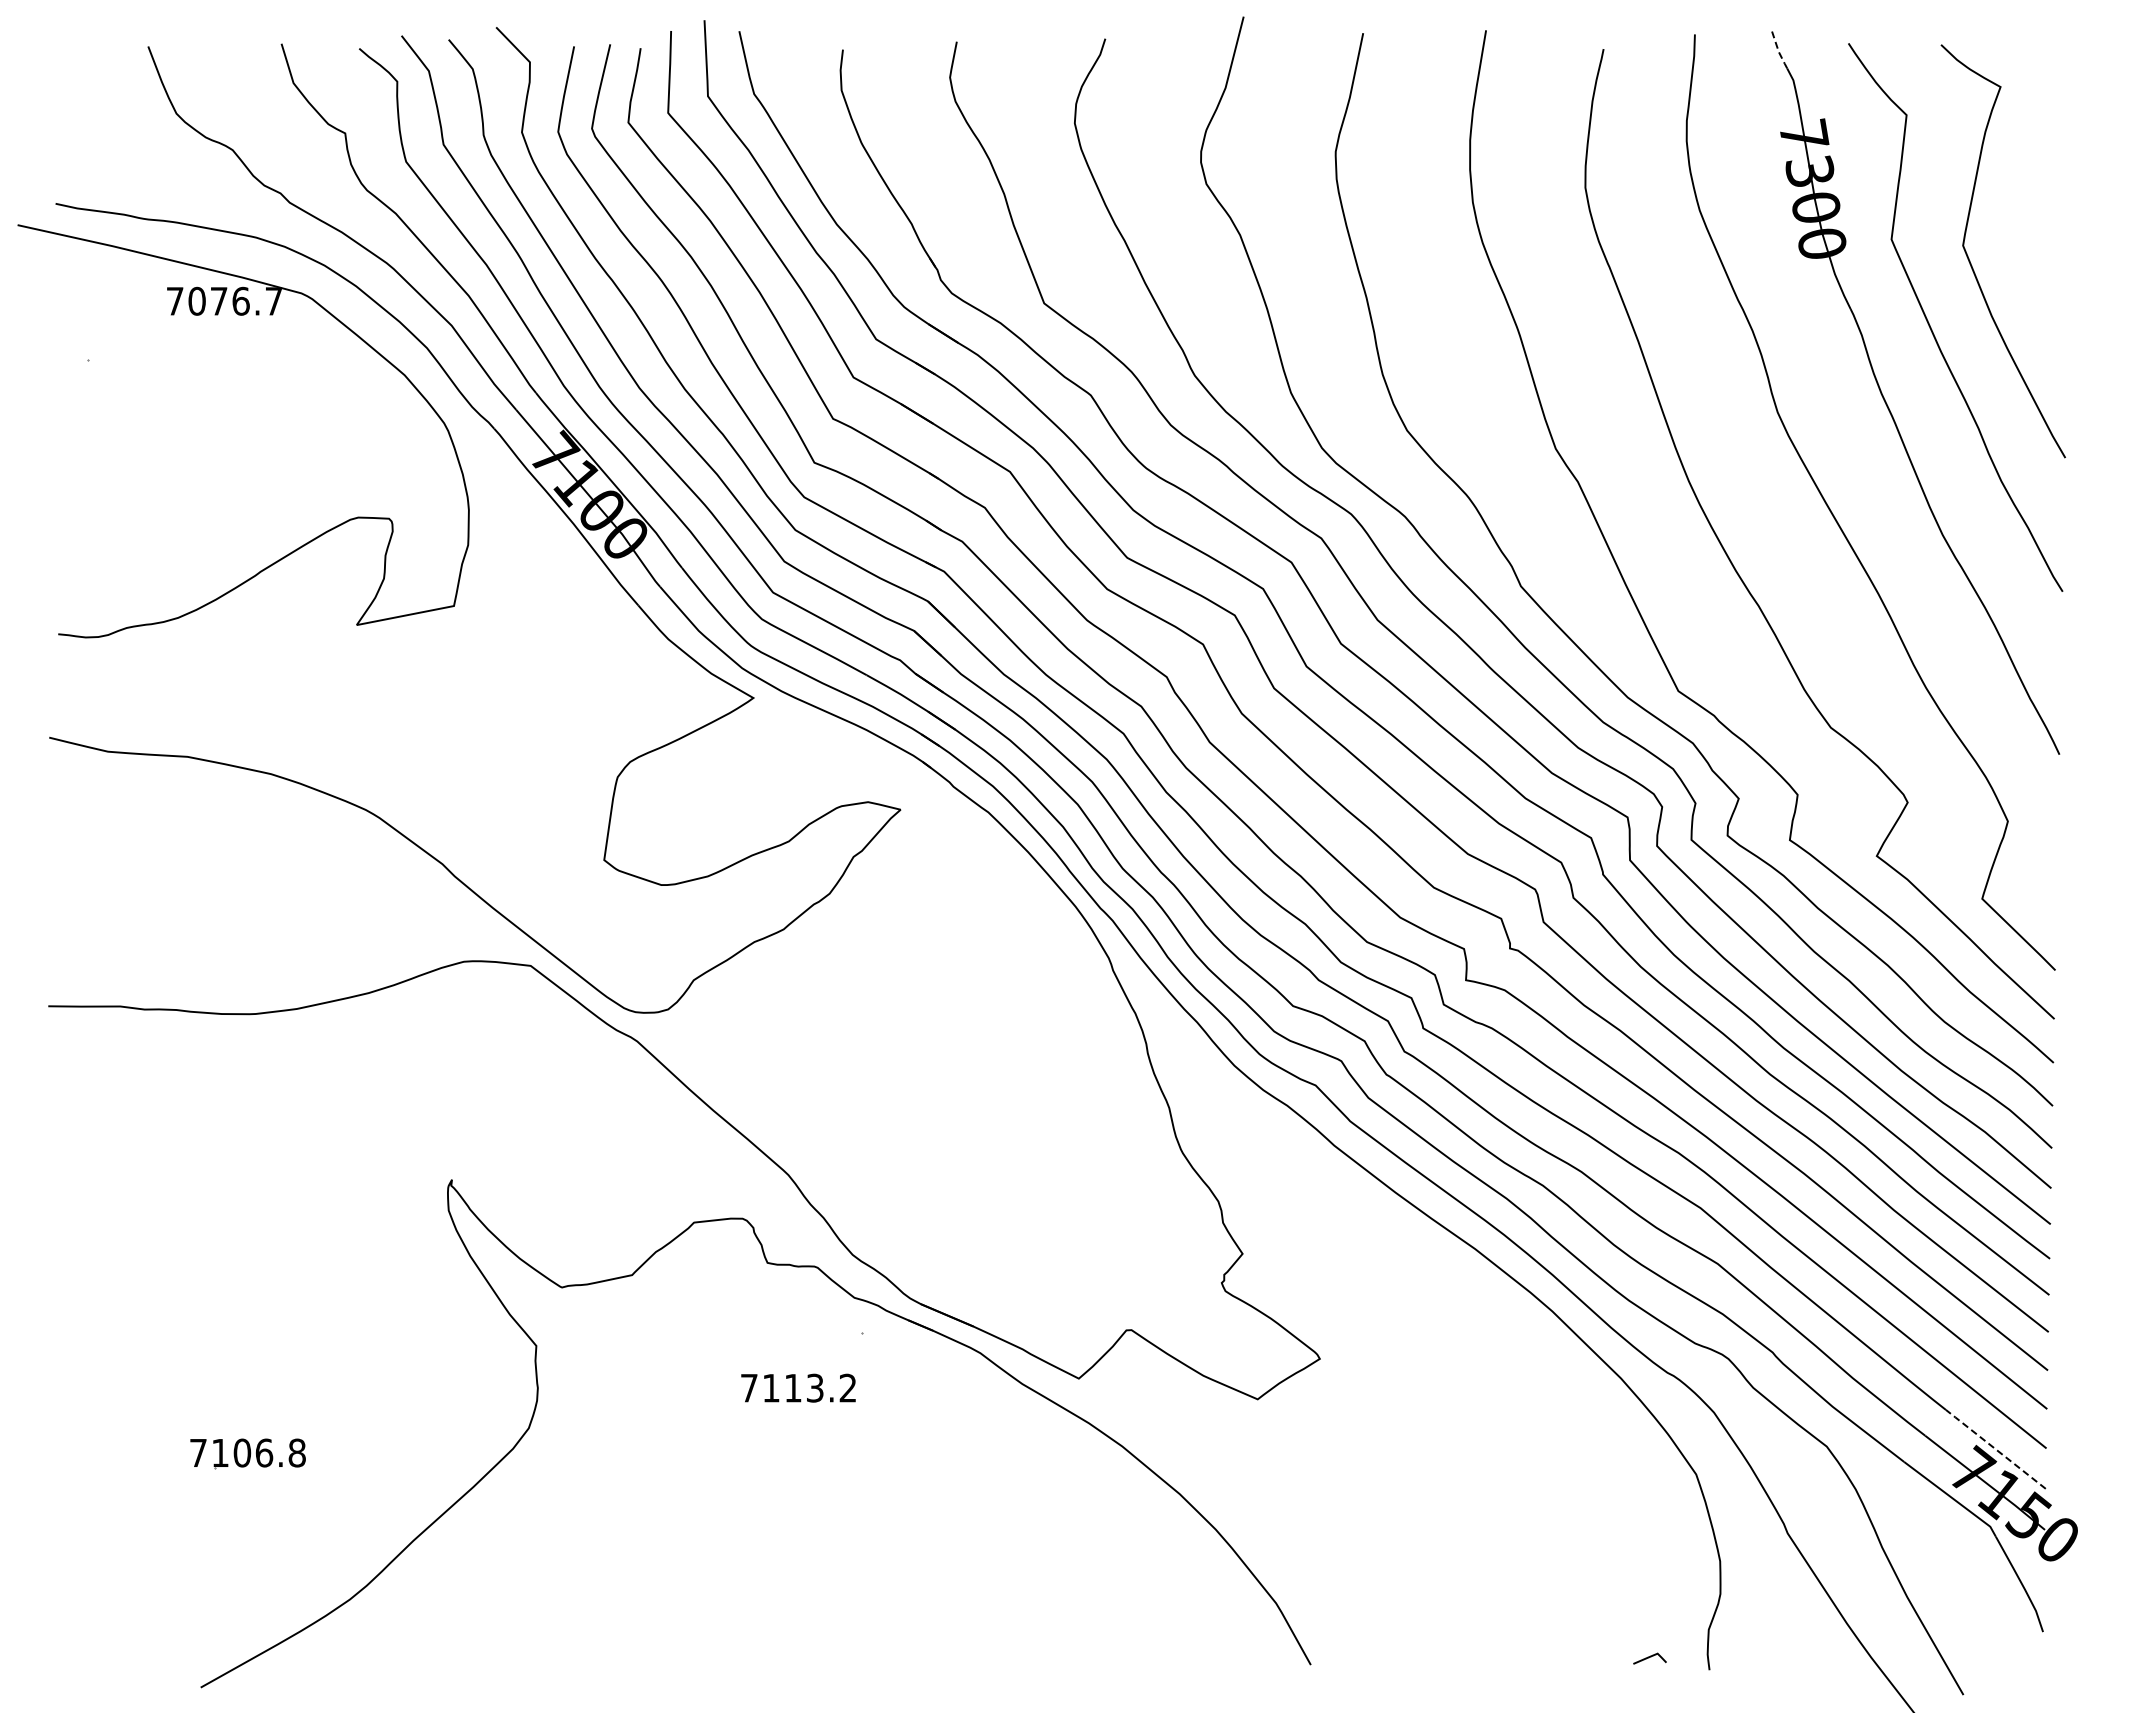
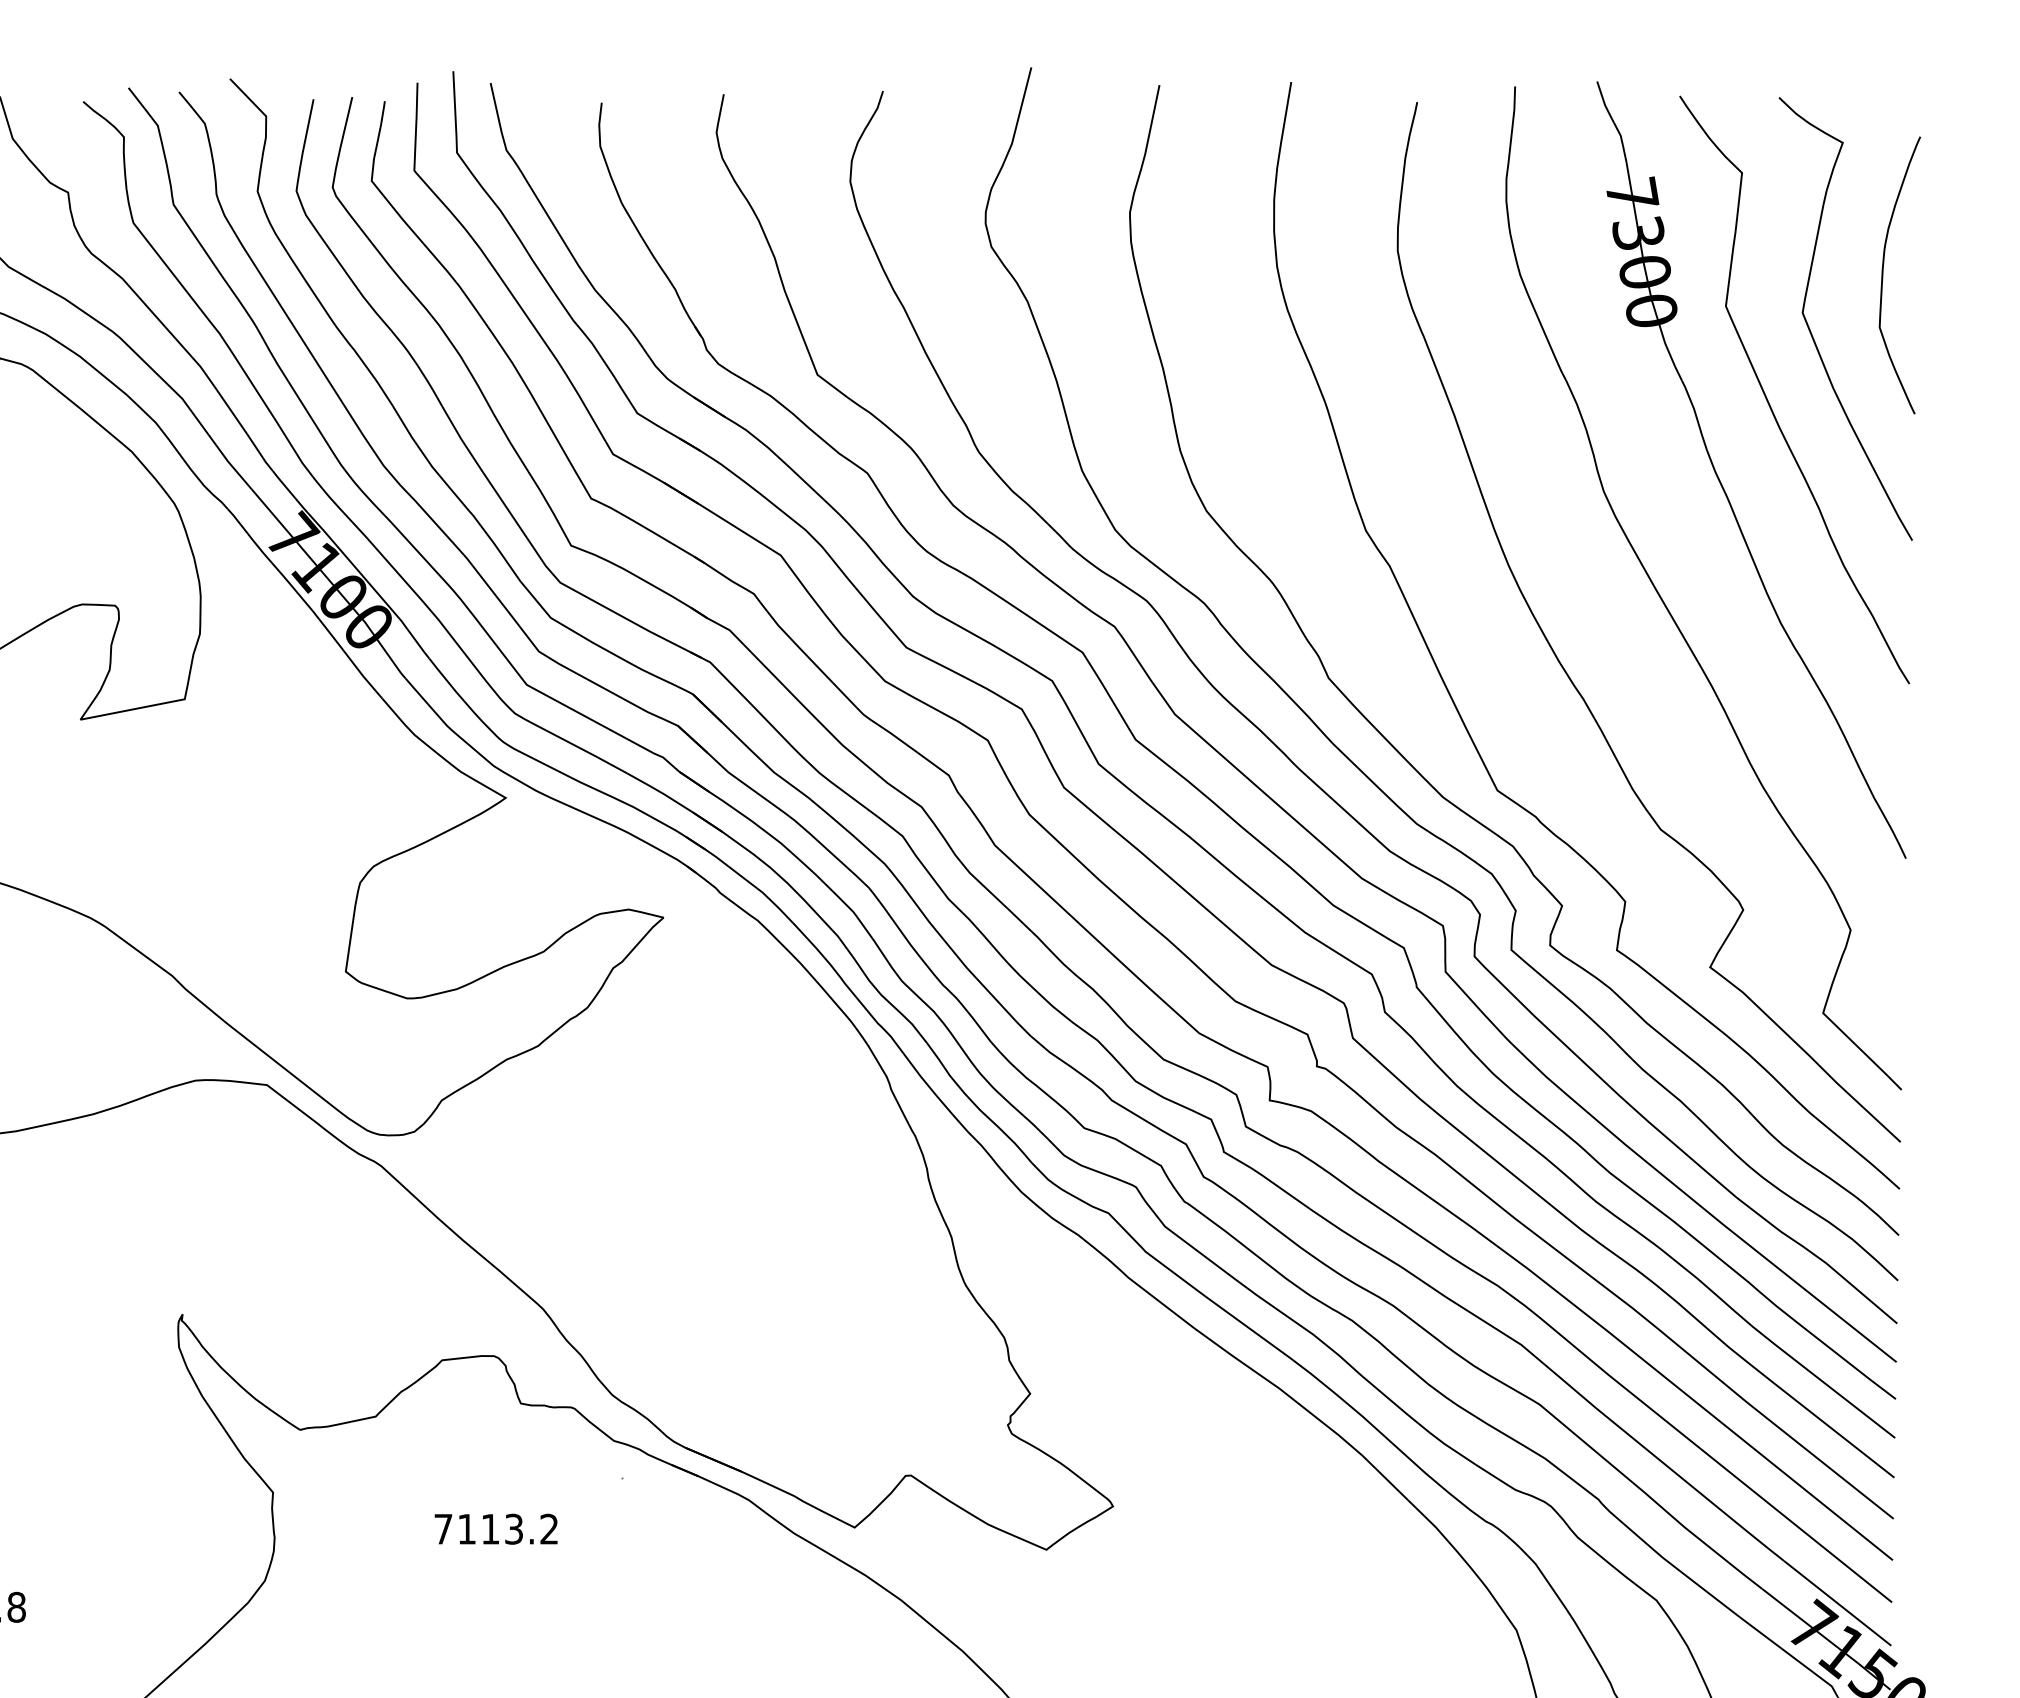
line: (1778, 51) -> (1604, 104), dashed -> solid
curve: (2038, 210) -> (1883, 275), added
text: (798, 1387) -> (496, 1528), moved
line: (1995, 1448) -> (1837, 1602), dashed -> solid

